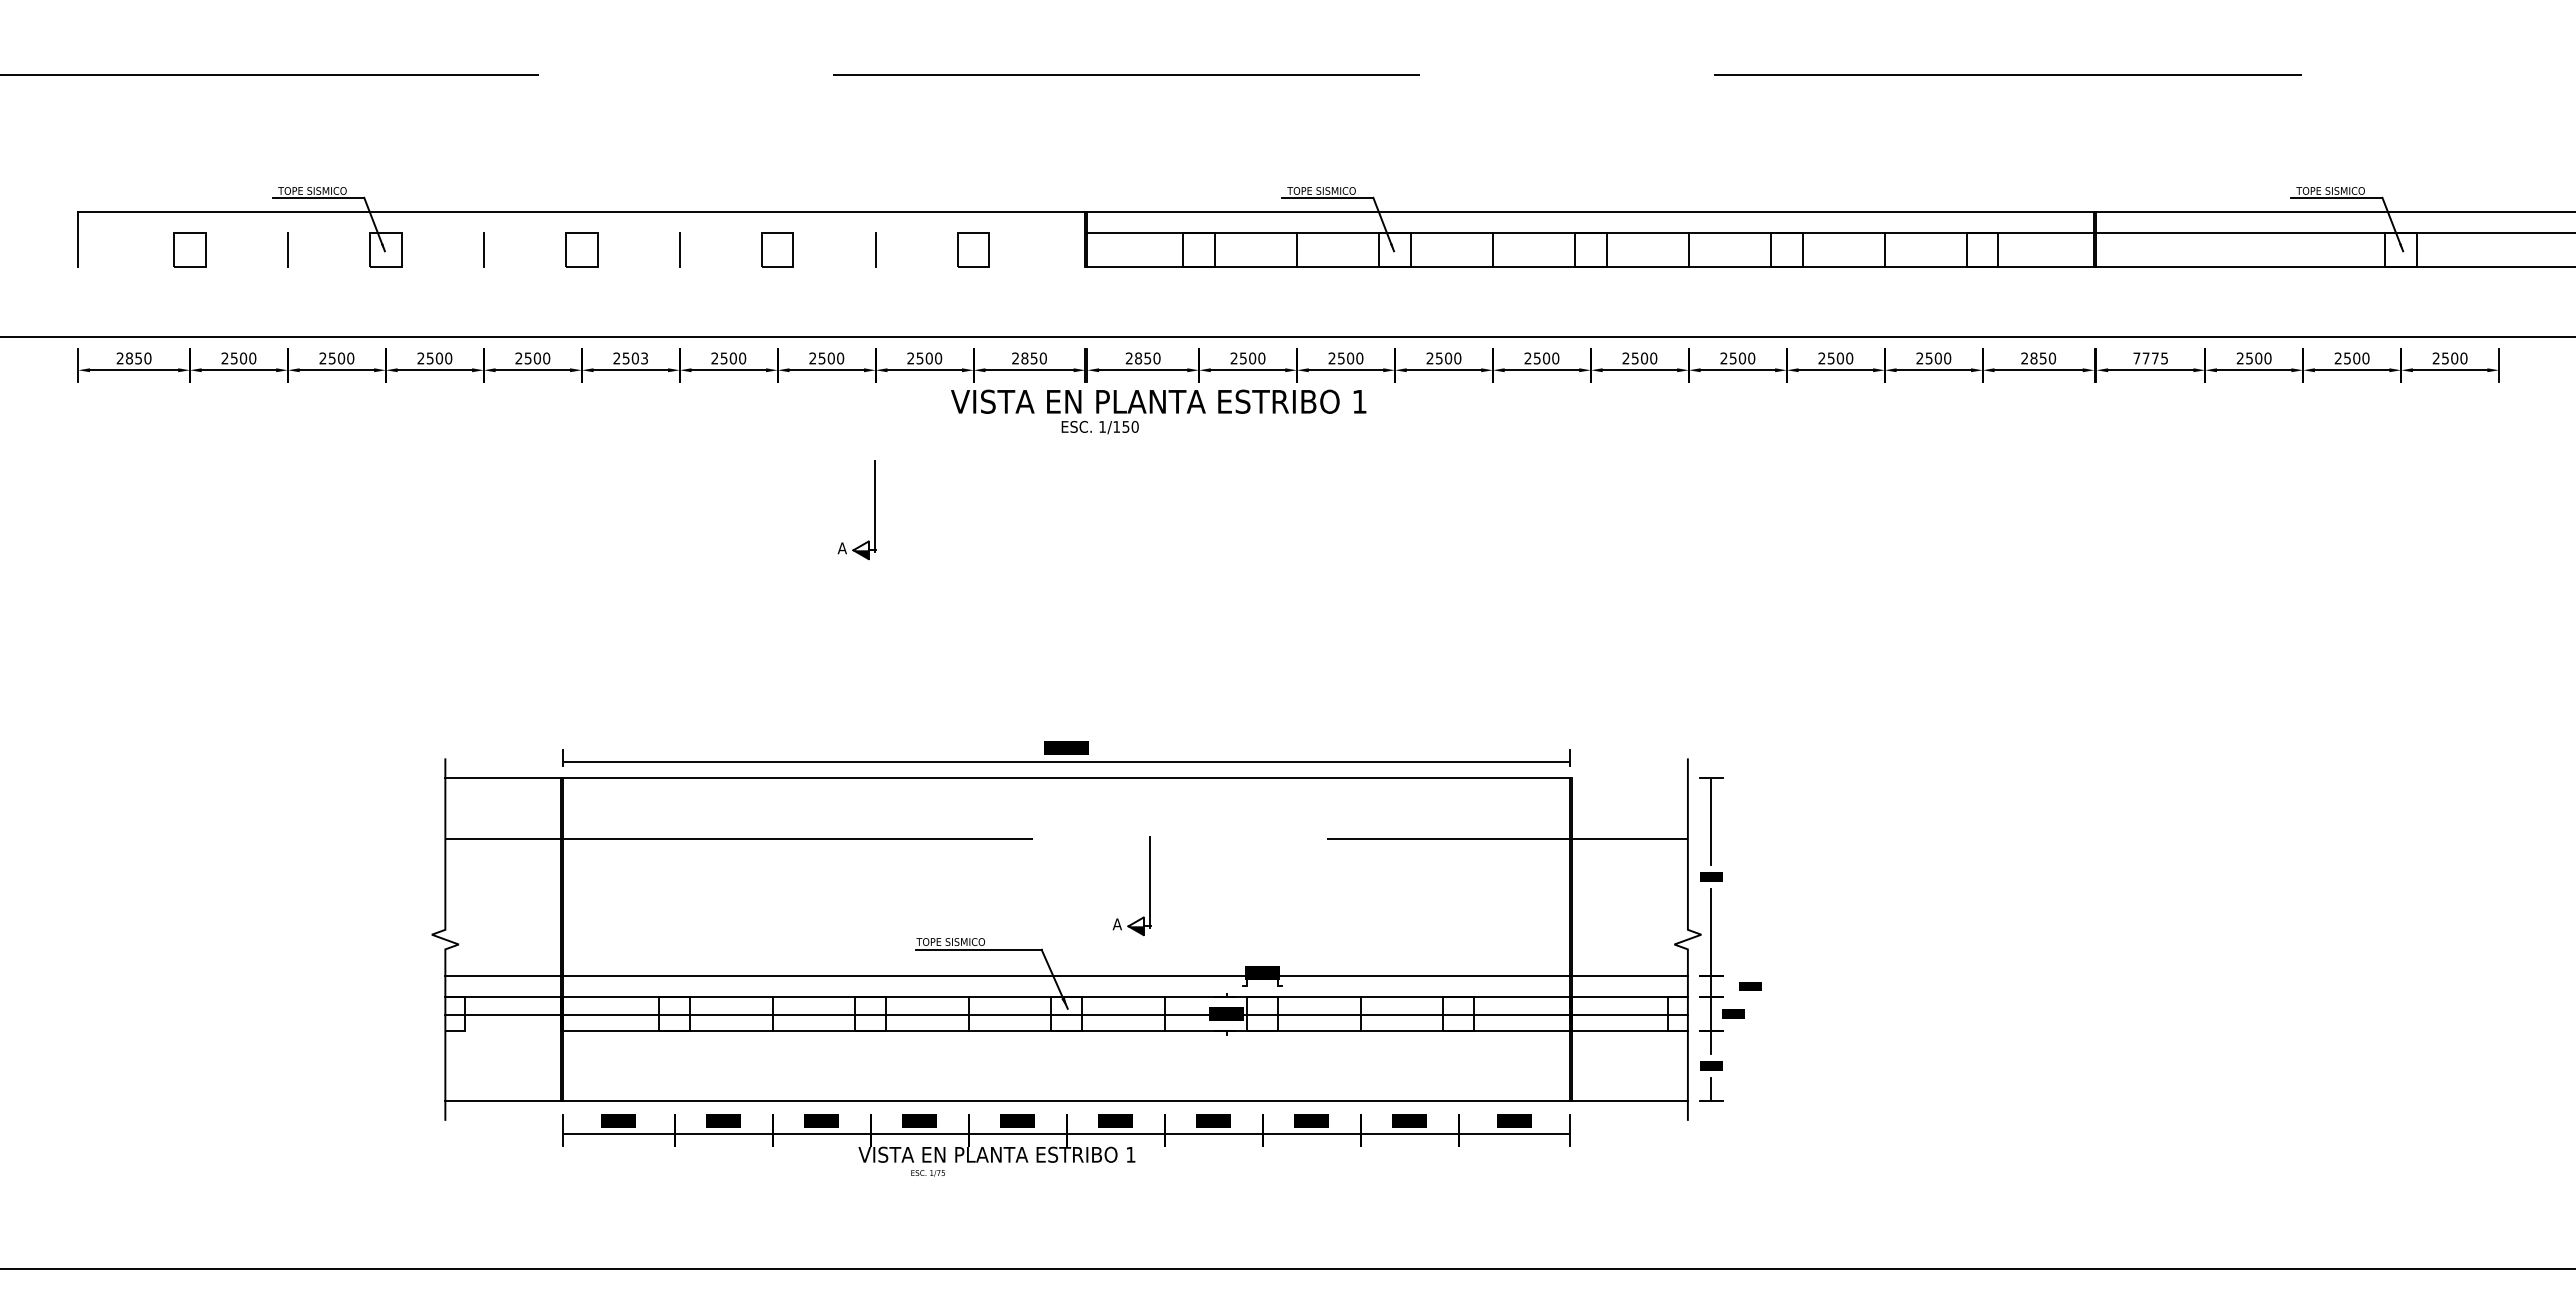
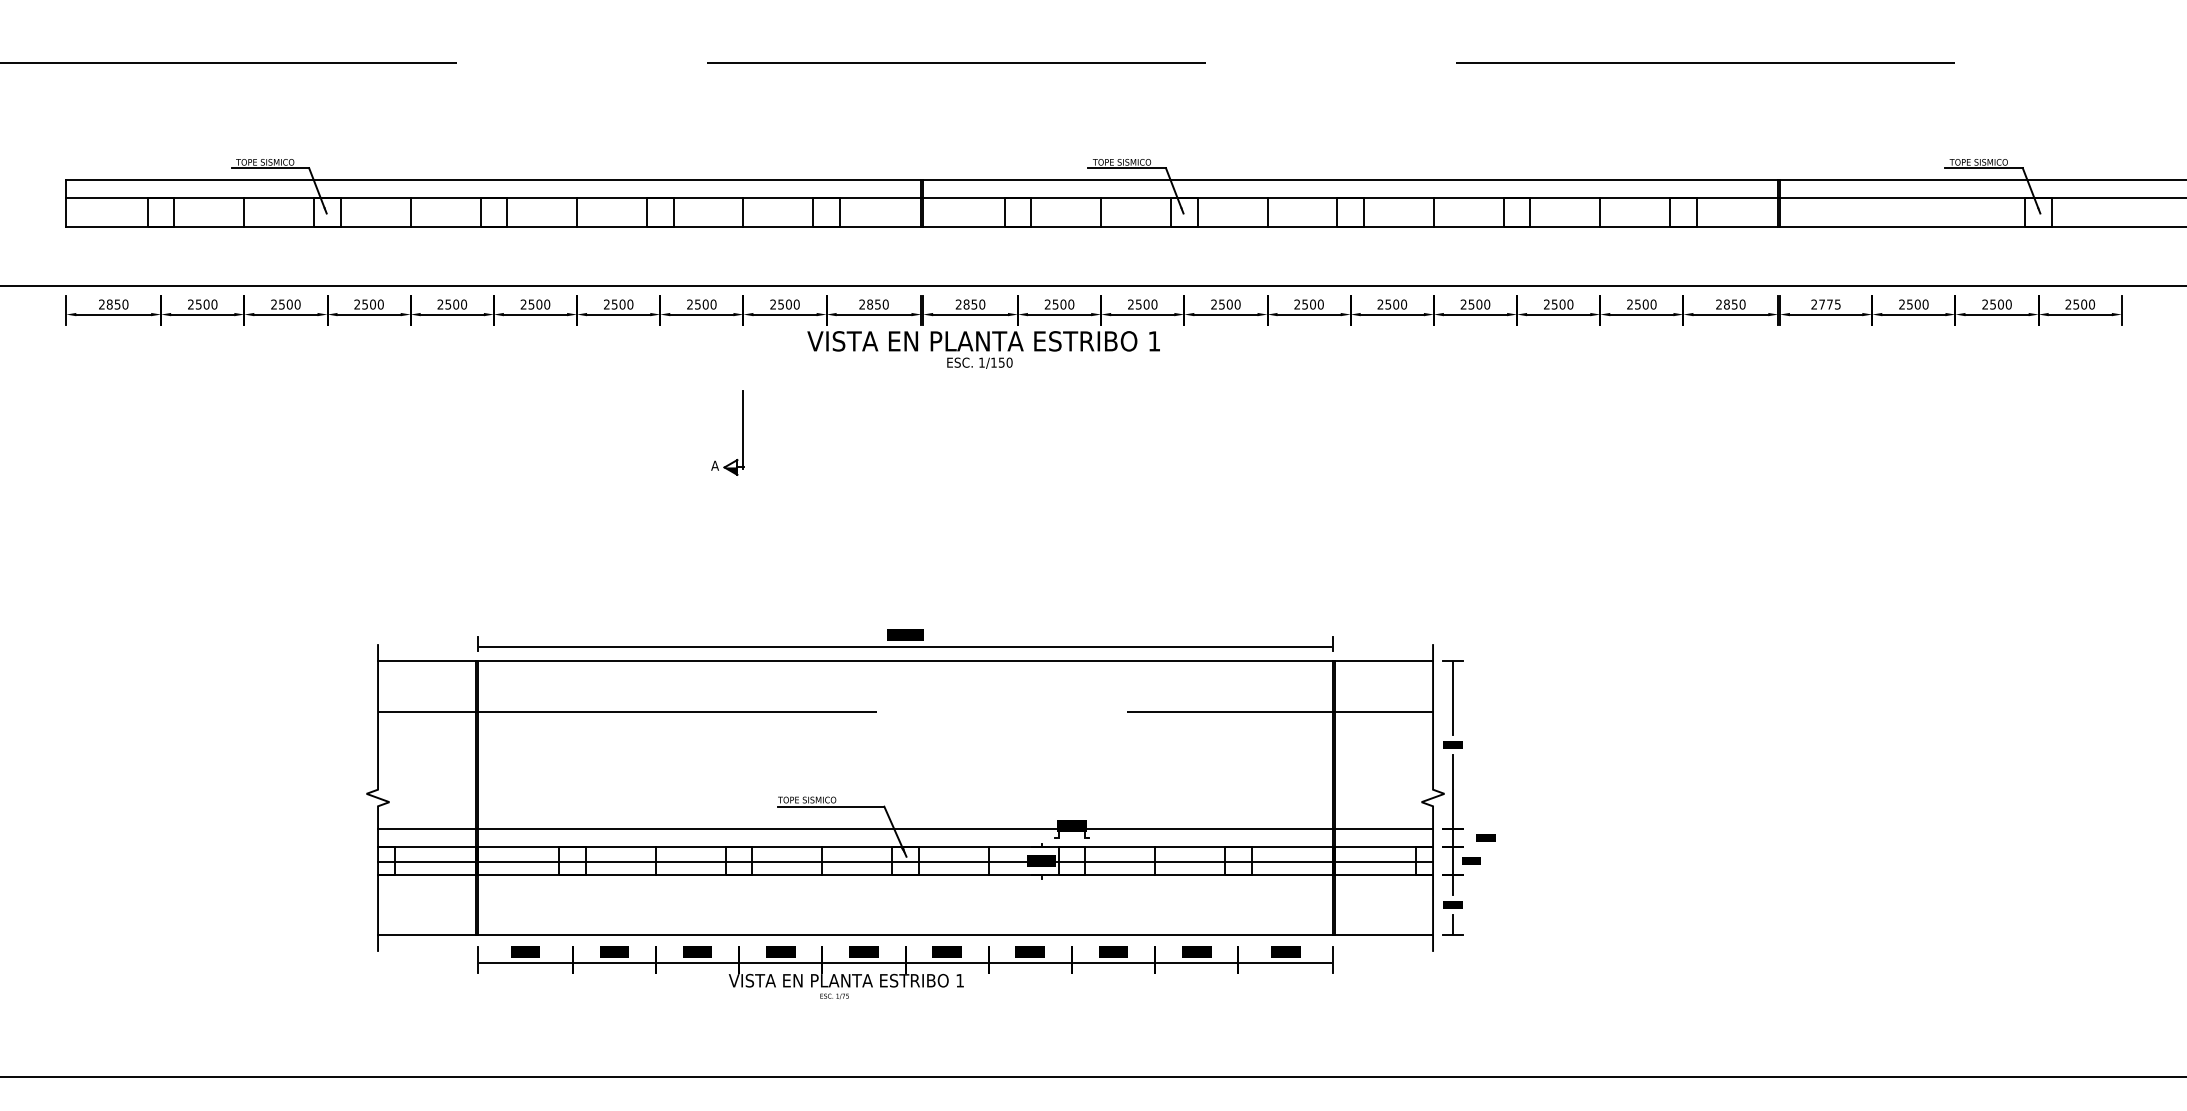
line: (581, 233) -> (493, 198), added
line: (581, 266) -> (493, 226), added
text: (644, 358) -> (547, 304), 2503 -> 2500
text: (2136, 358) -> (1813, 304), 7775 -> 2775
text: (1099, 427) -> (979, 363), moved
line: (1629, 777) -> (1383, 660), added
part: (1149, 886) -> (975, 752), removed
line: (503, 1030) -> (427, 875), added
text: (927, 1173) -> (834, 996), moved

